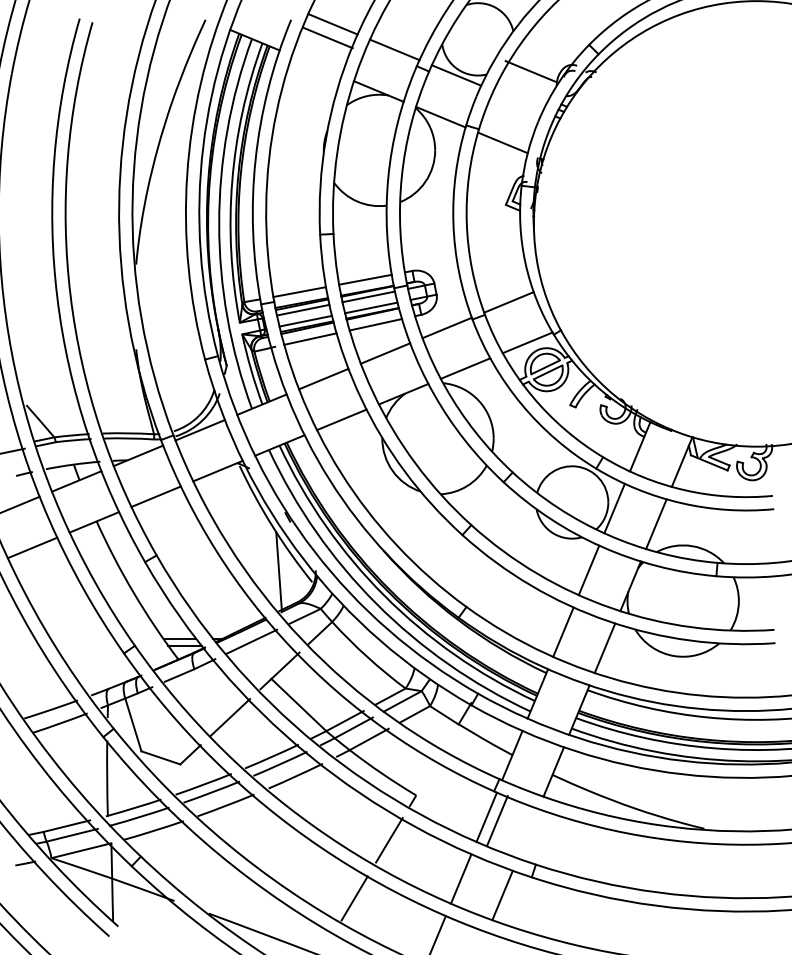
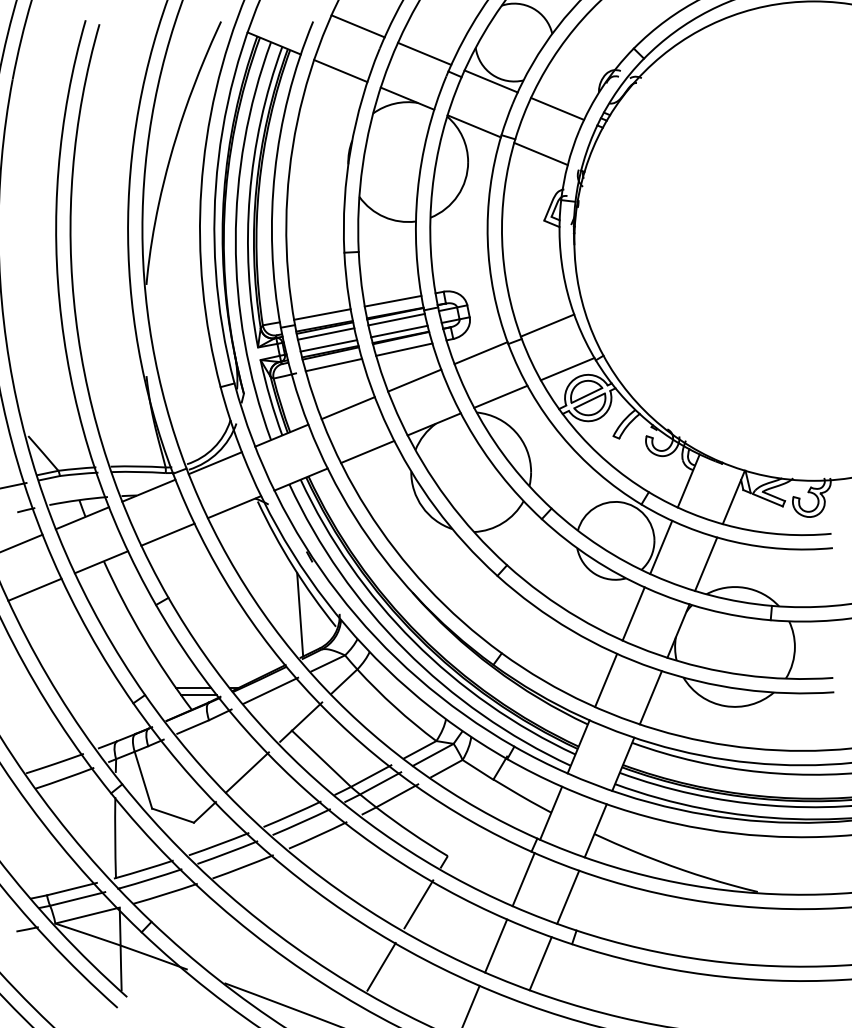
line: (327, 38) -> (340, 71), moved
line: (530, 70) -> (557, 108), moved
line: (497, 819) -> (568, 896), moved

